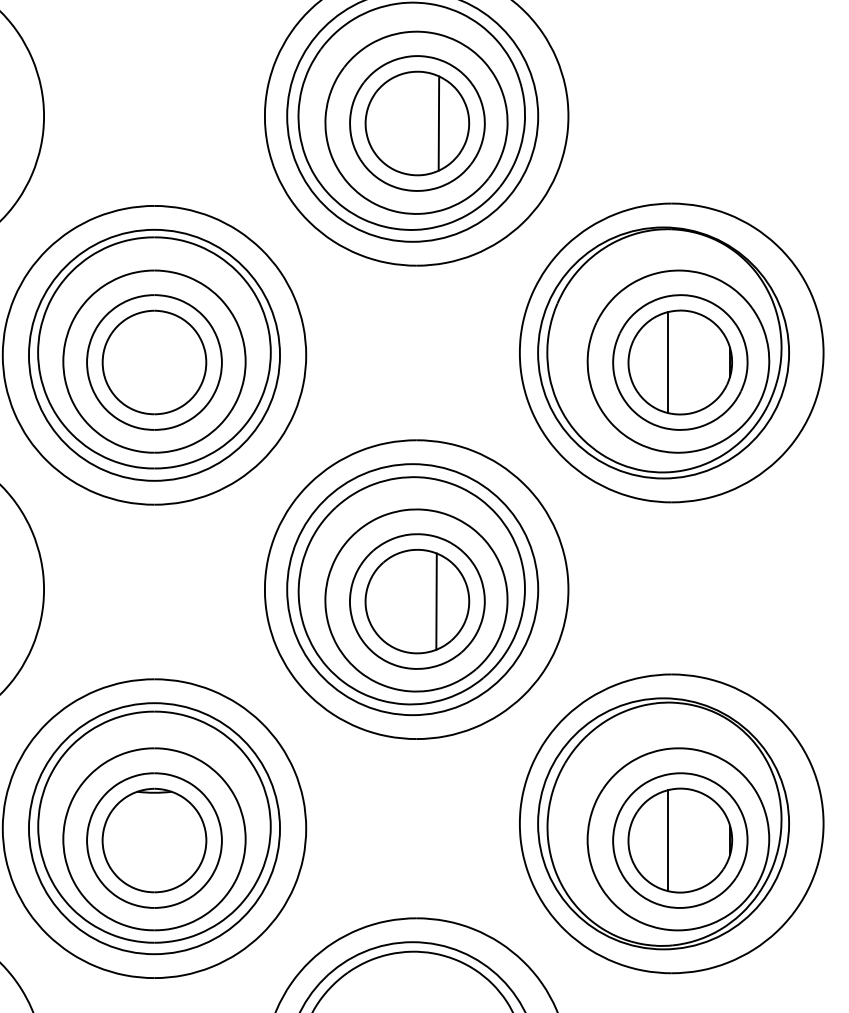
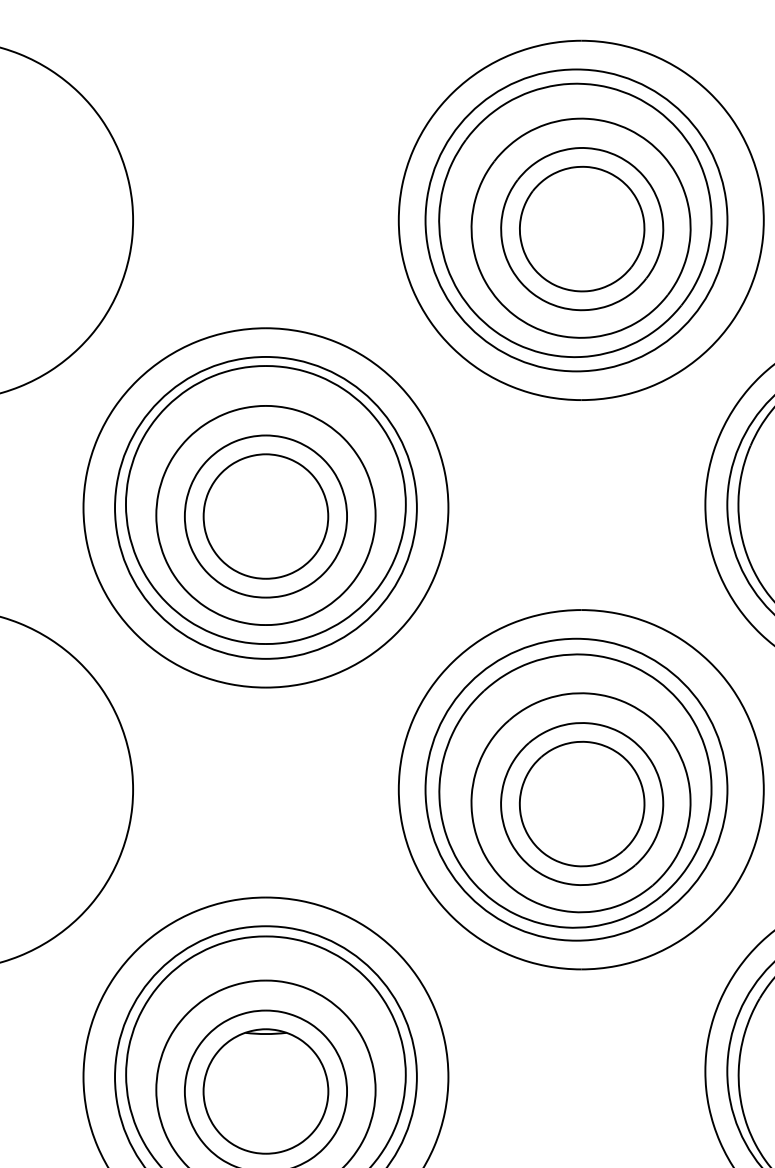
line: (438, 123) -> (607, 229), removed
line: (436, 601) -> (605, 803), removed

